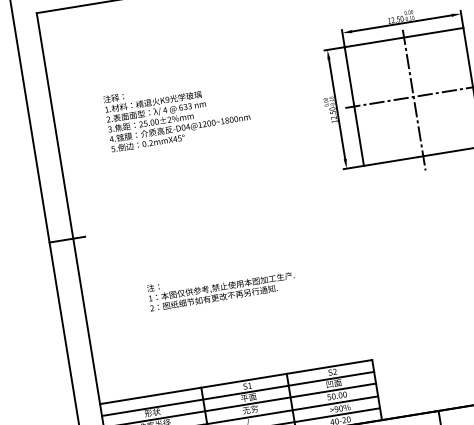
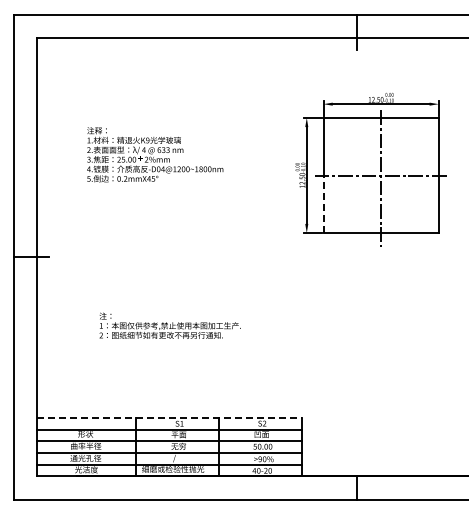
line: (359, 136) -> (323, 204), solid -> dashed
line: (236, 382) -> (169, 418), solid -> dashed

